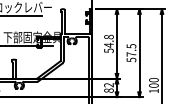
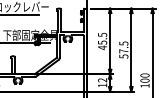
text: (108, 44) -> (102, 41), 54.8 -> 45.5
text: (108, 90) -> (102, 85), 82 -> 12

